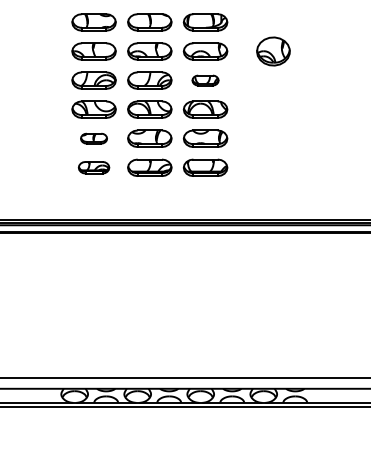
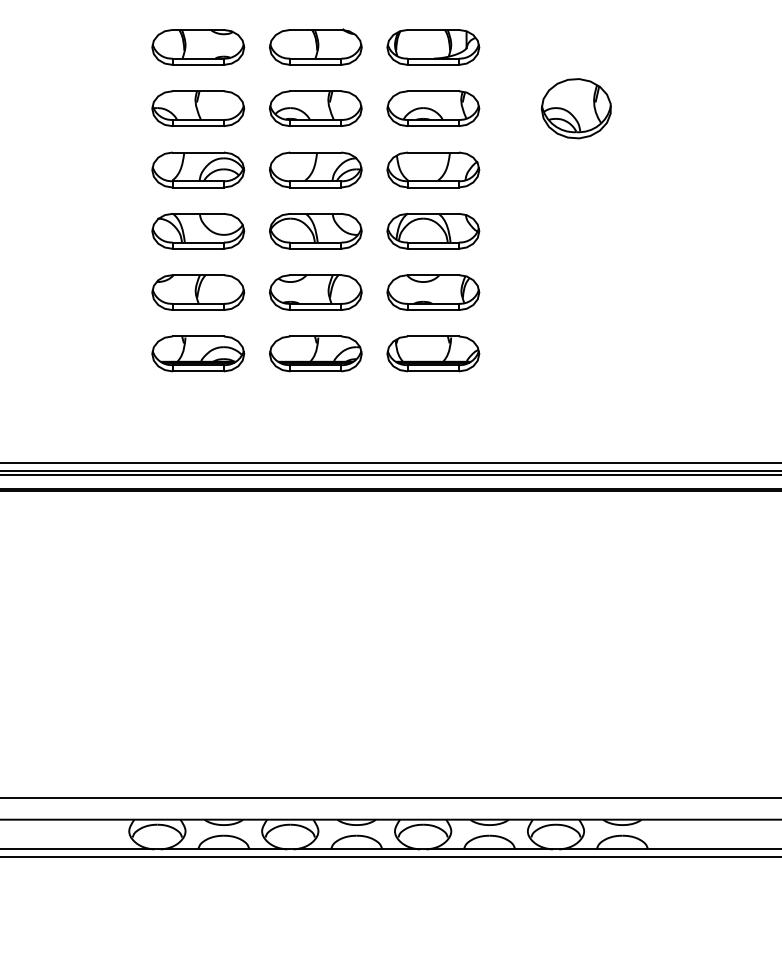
part: (205, 80) -> (433, 169), size x1.67
part: (93, 138) -> (197, 292), size x1.67
part: (93, 167) -> (197, 353), size x1.43

